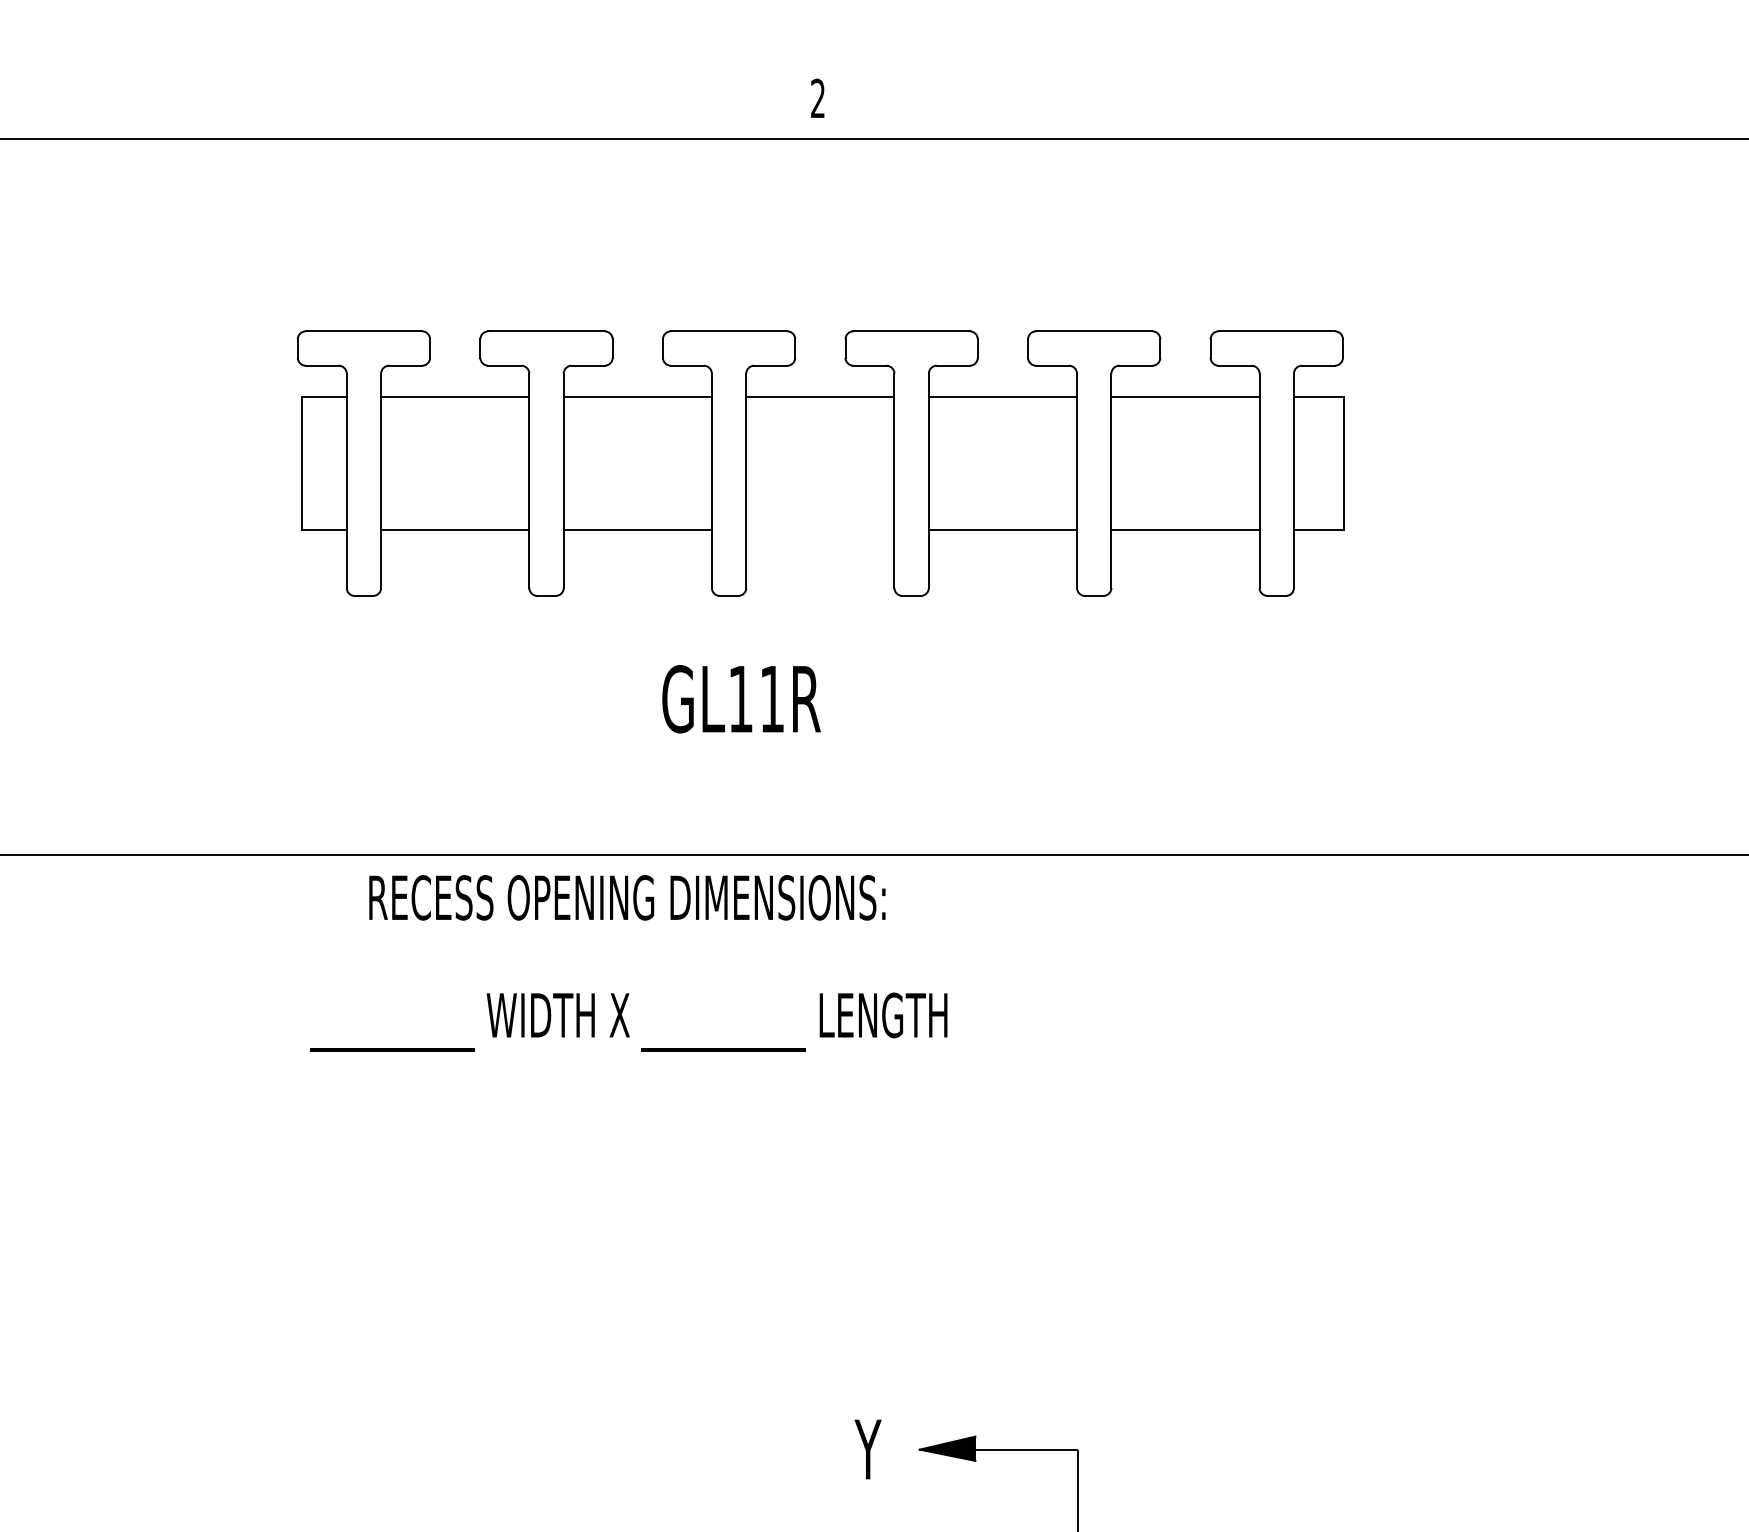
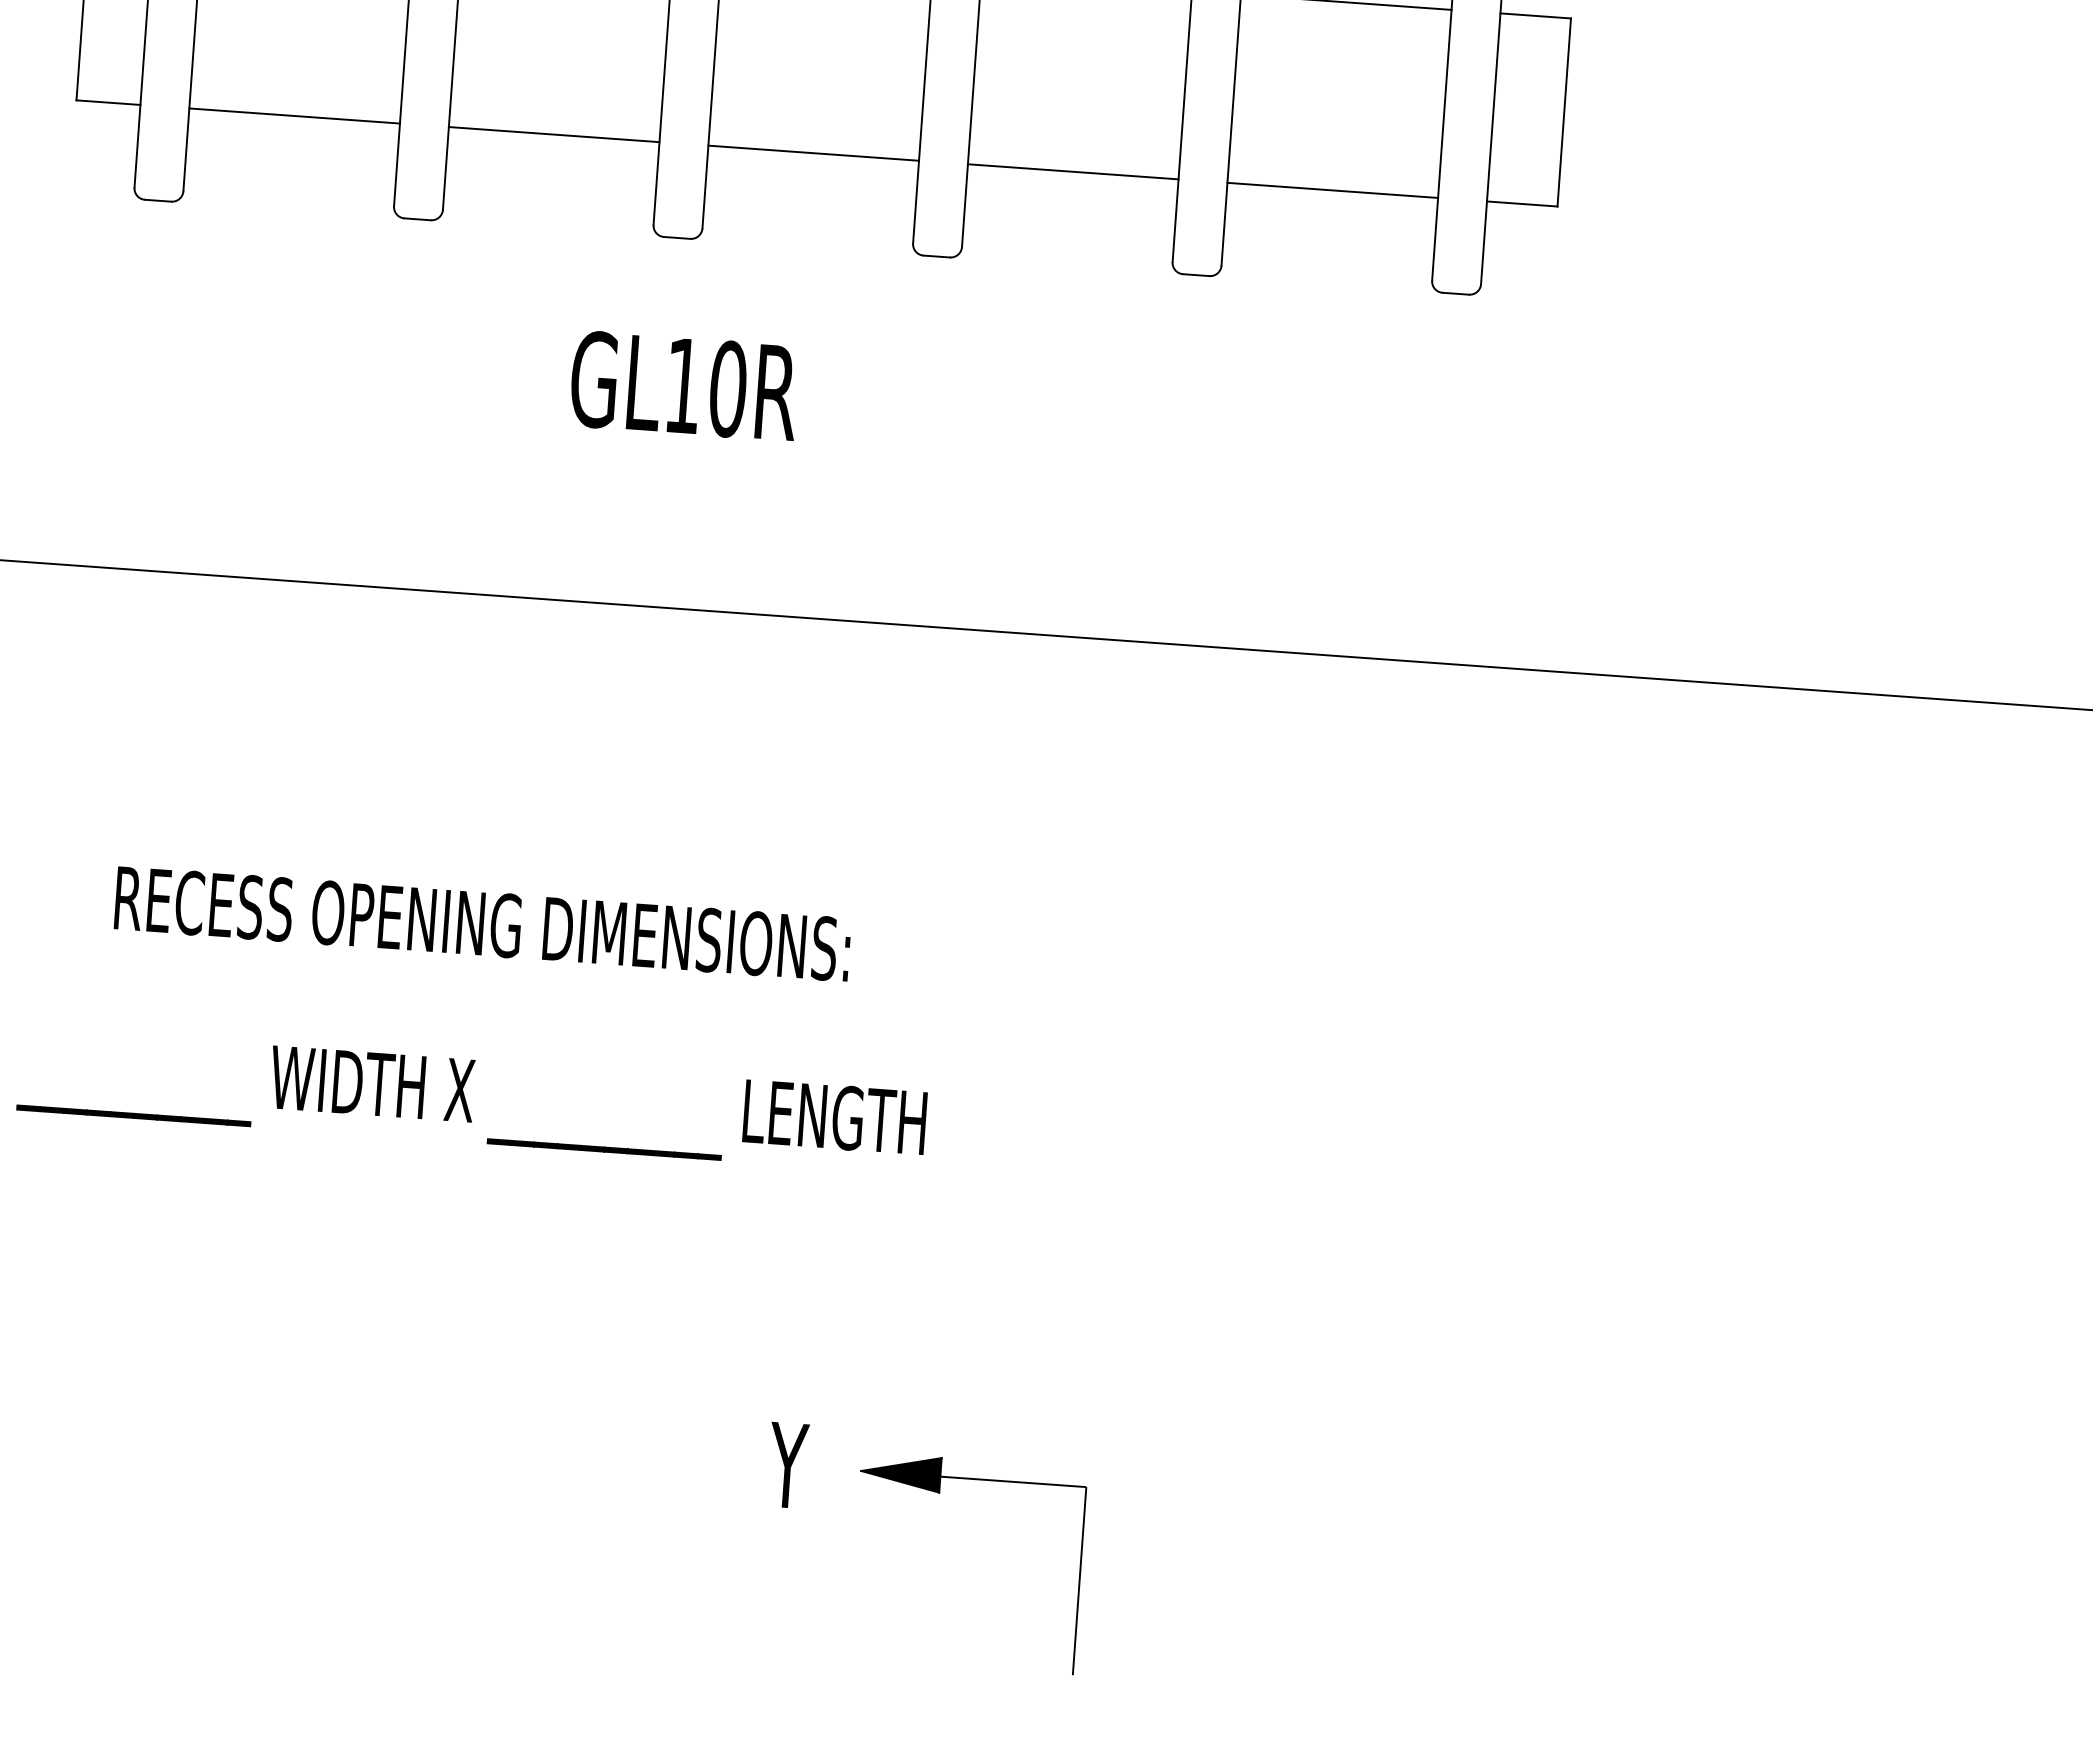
line: (820, 529) -> (813, 152), added
text: (772, 699) -> (728, 389), GL11R -> GL10R
text: (628, 963) -> (477, 1017), moved

